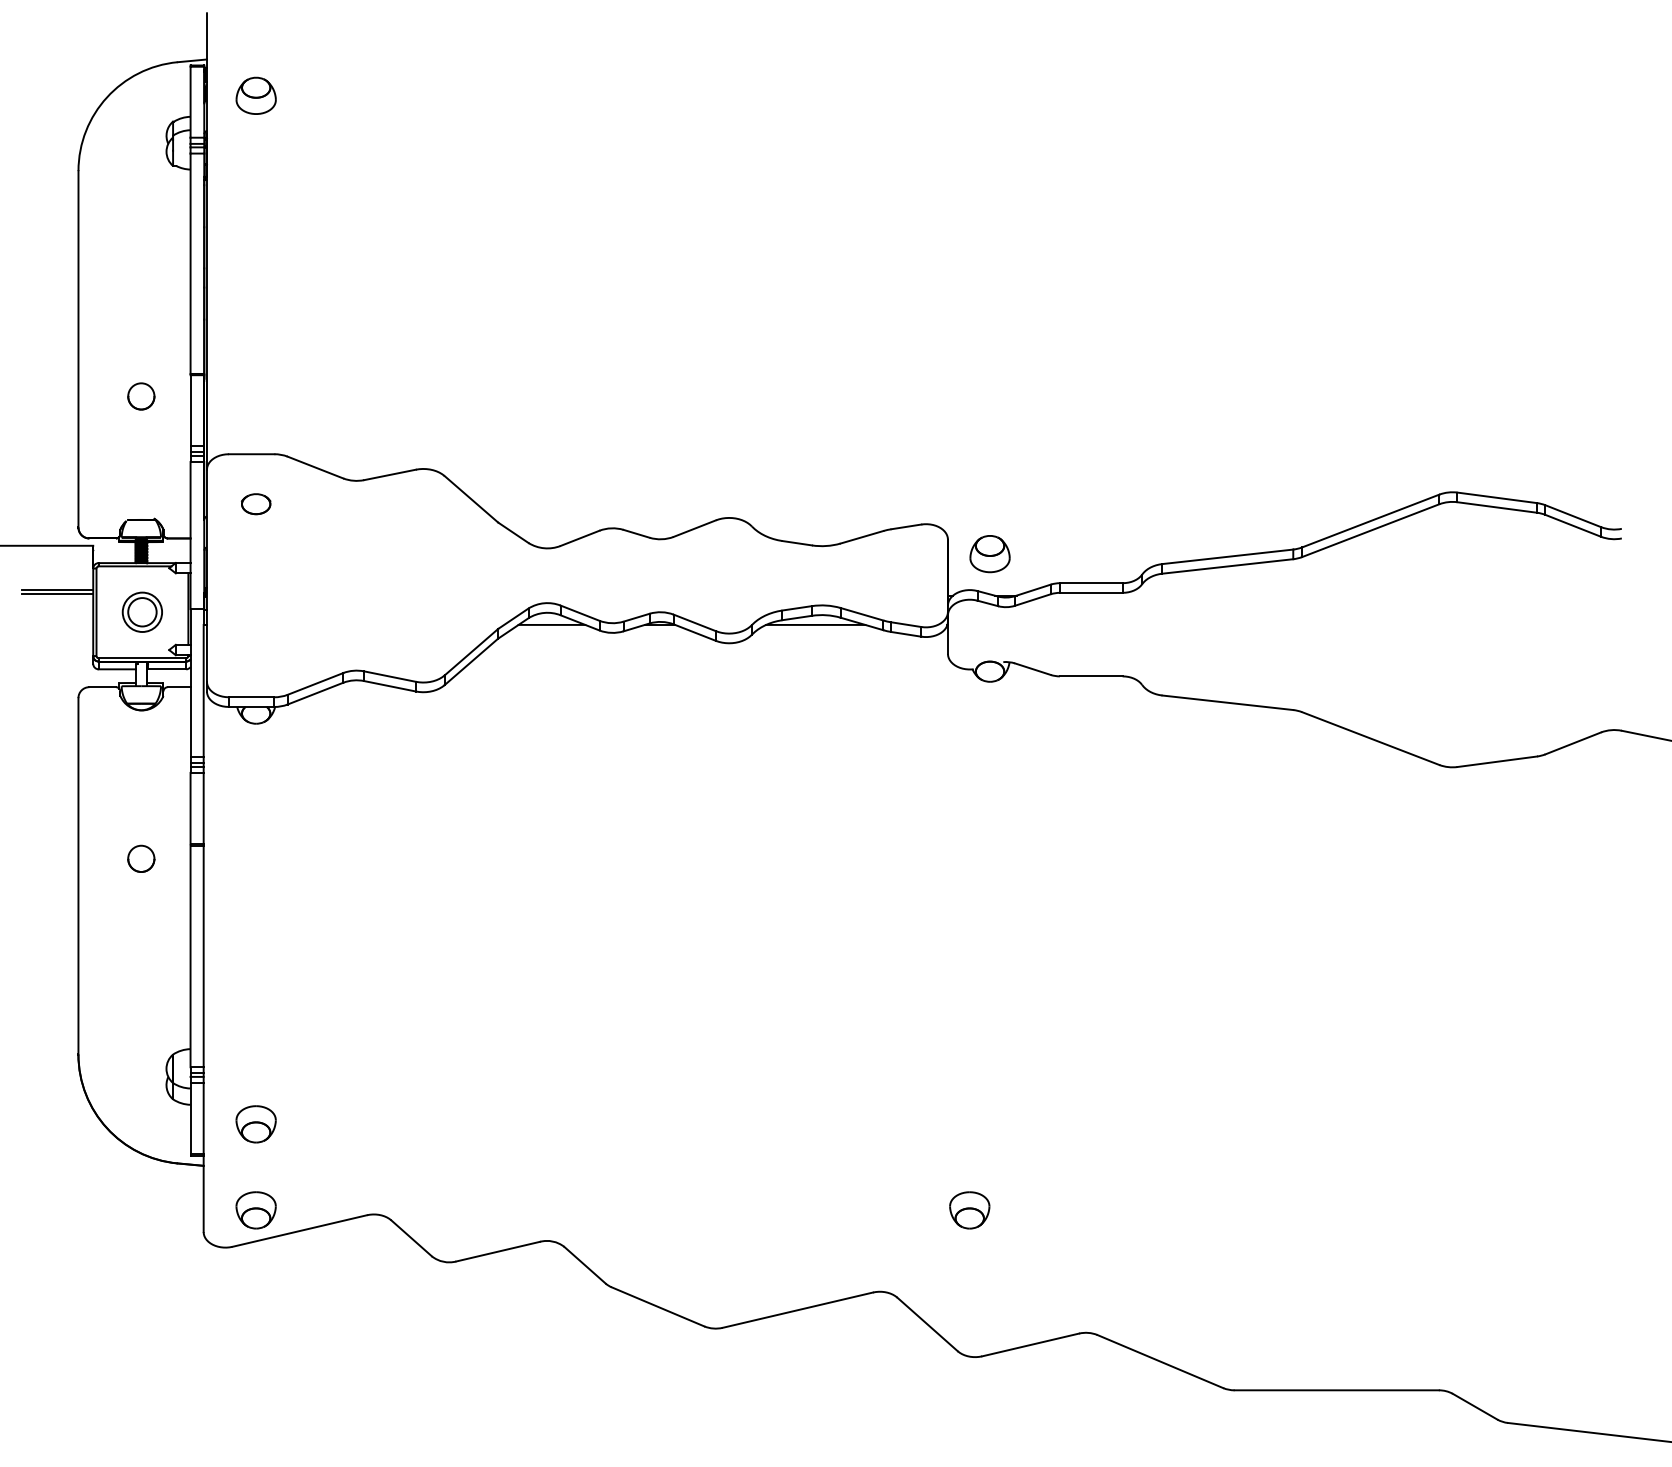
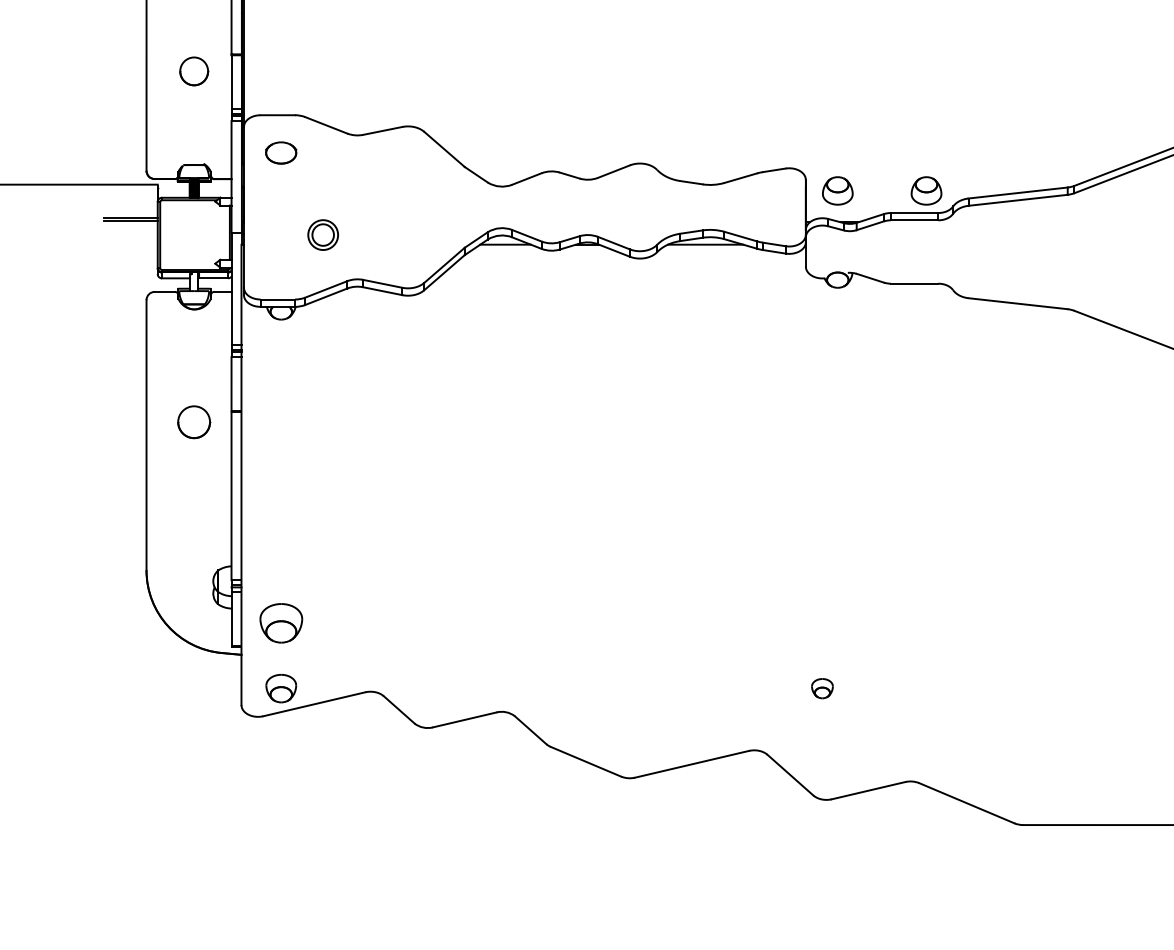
circle: (141, 396) -> (194, 71), size x1.4
part: (256, 504) -> (281, 153), size x1.4
part: (1106, 554) -> (926, 191), added
part: (141, 611) -> (322, 234), moved
circle: (141, 858) -> (194, 421), size x1.6
part: (255, 1124) -> (280, 623), size x1.4
part: (969, 1210) -> (822, 688), size x0.7

